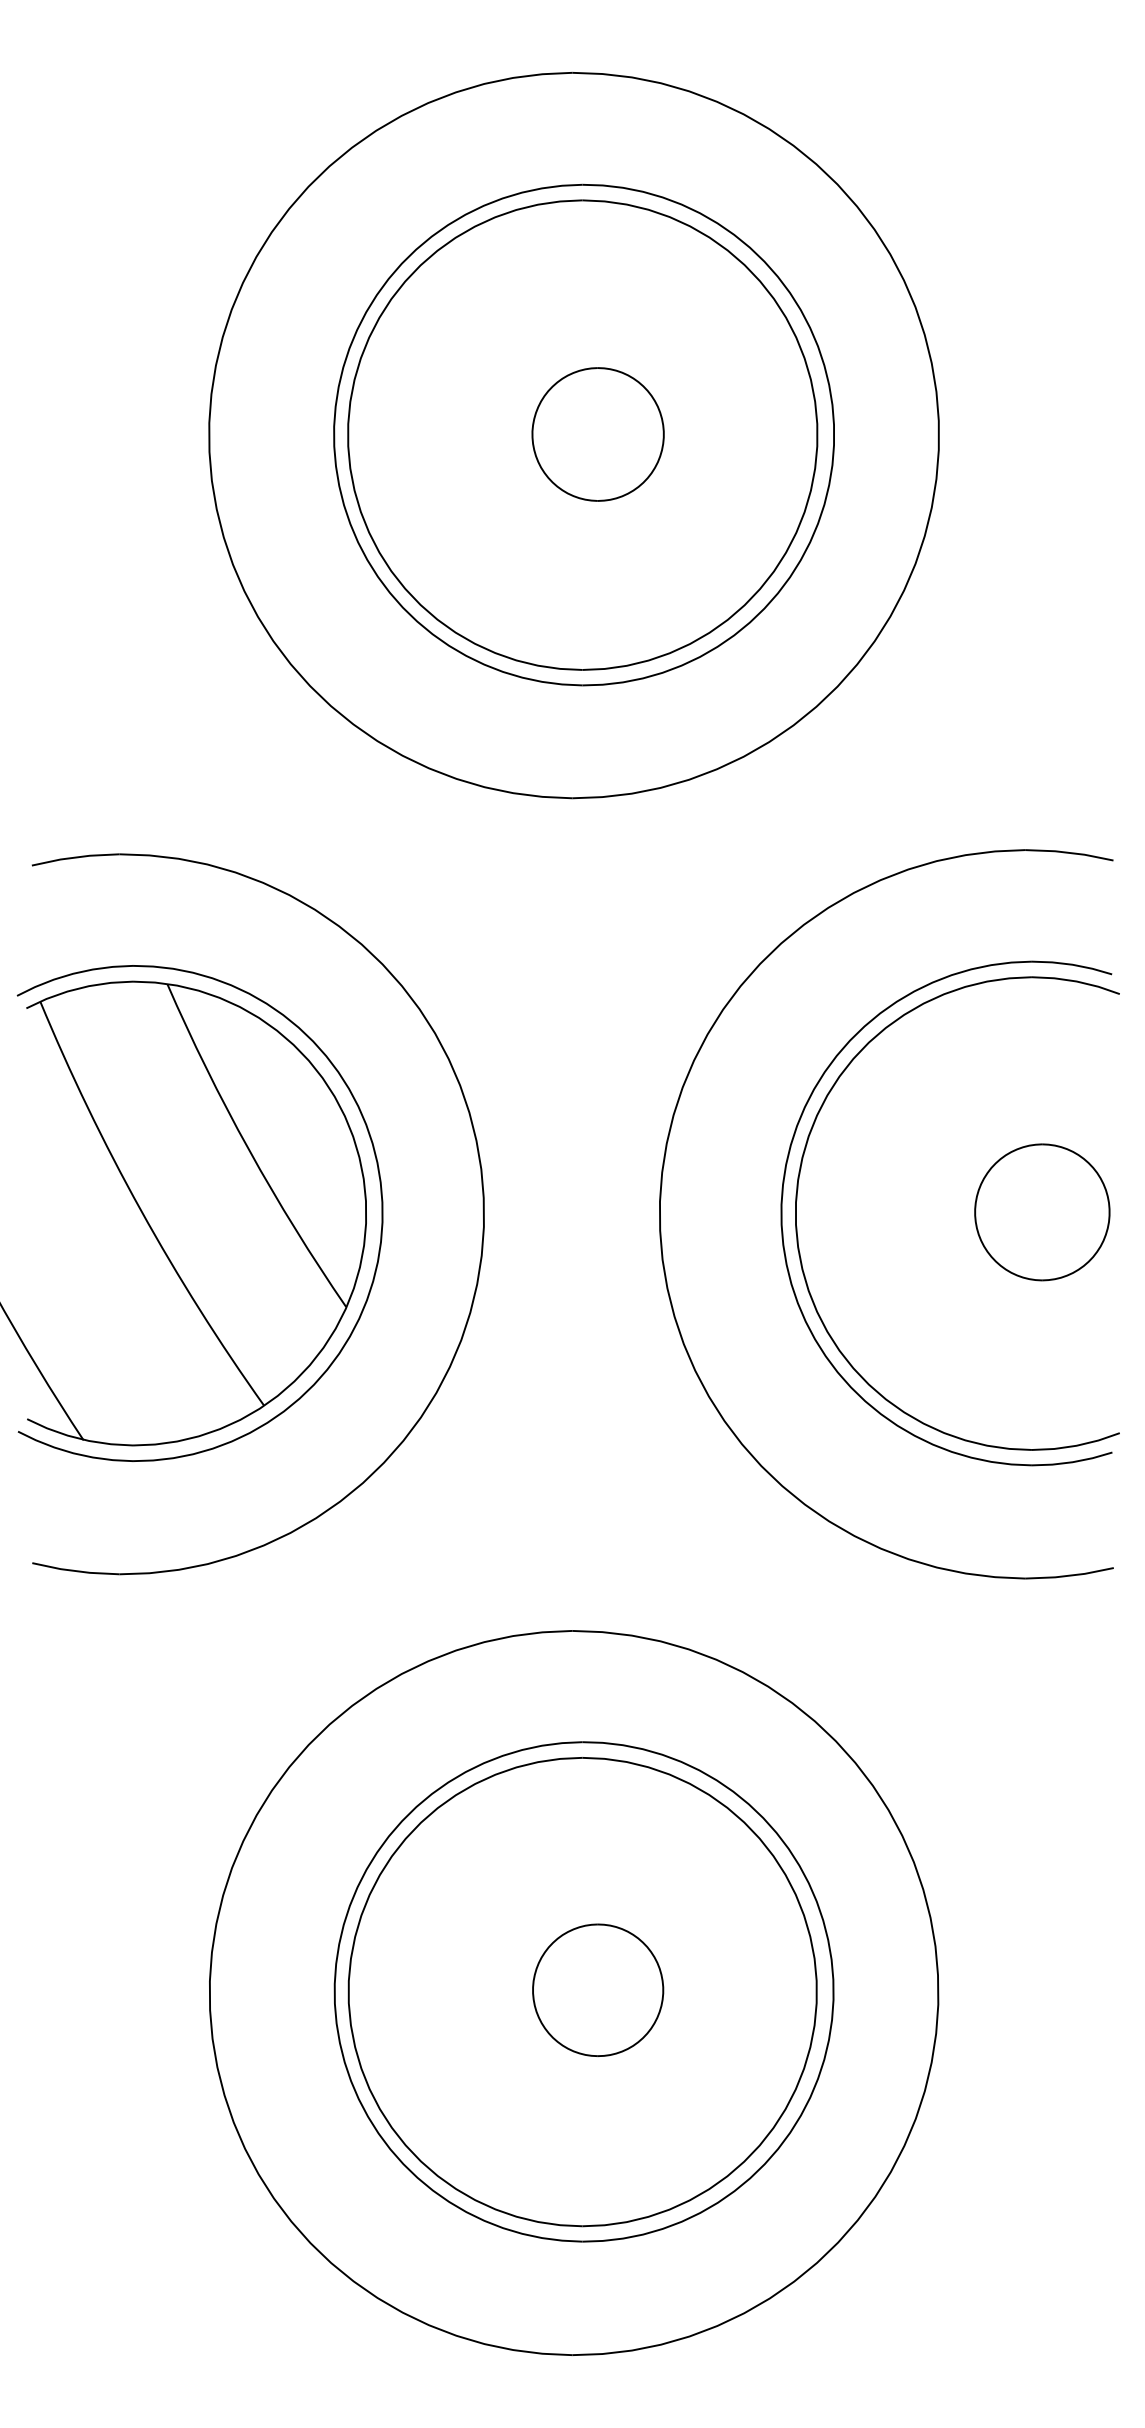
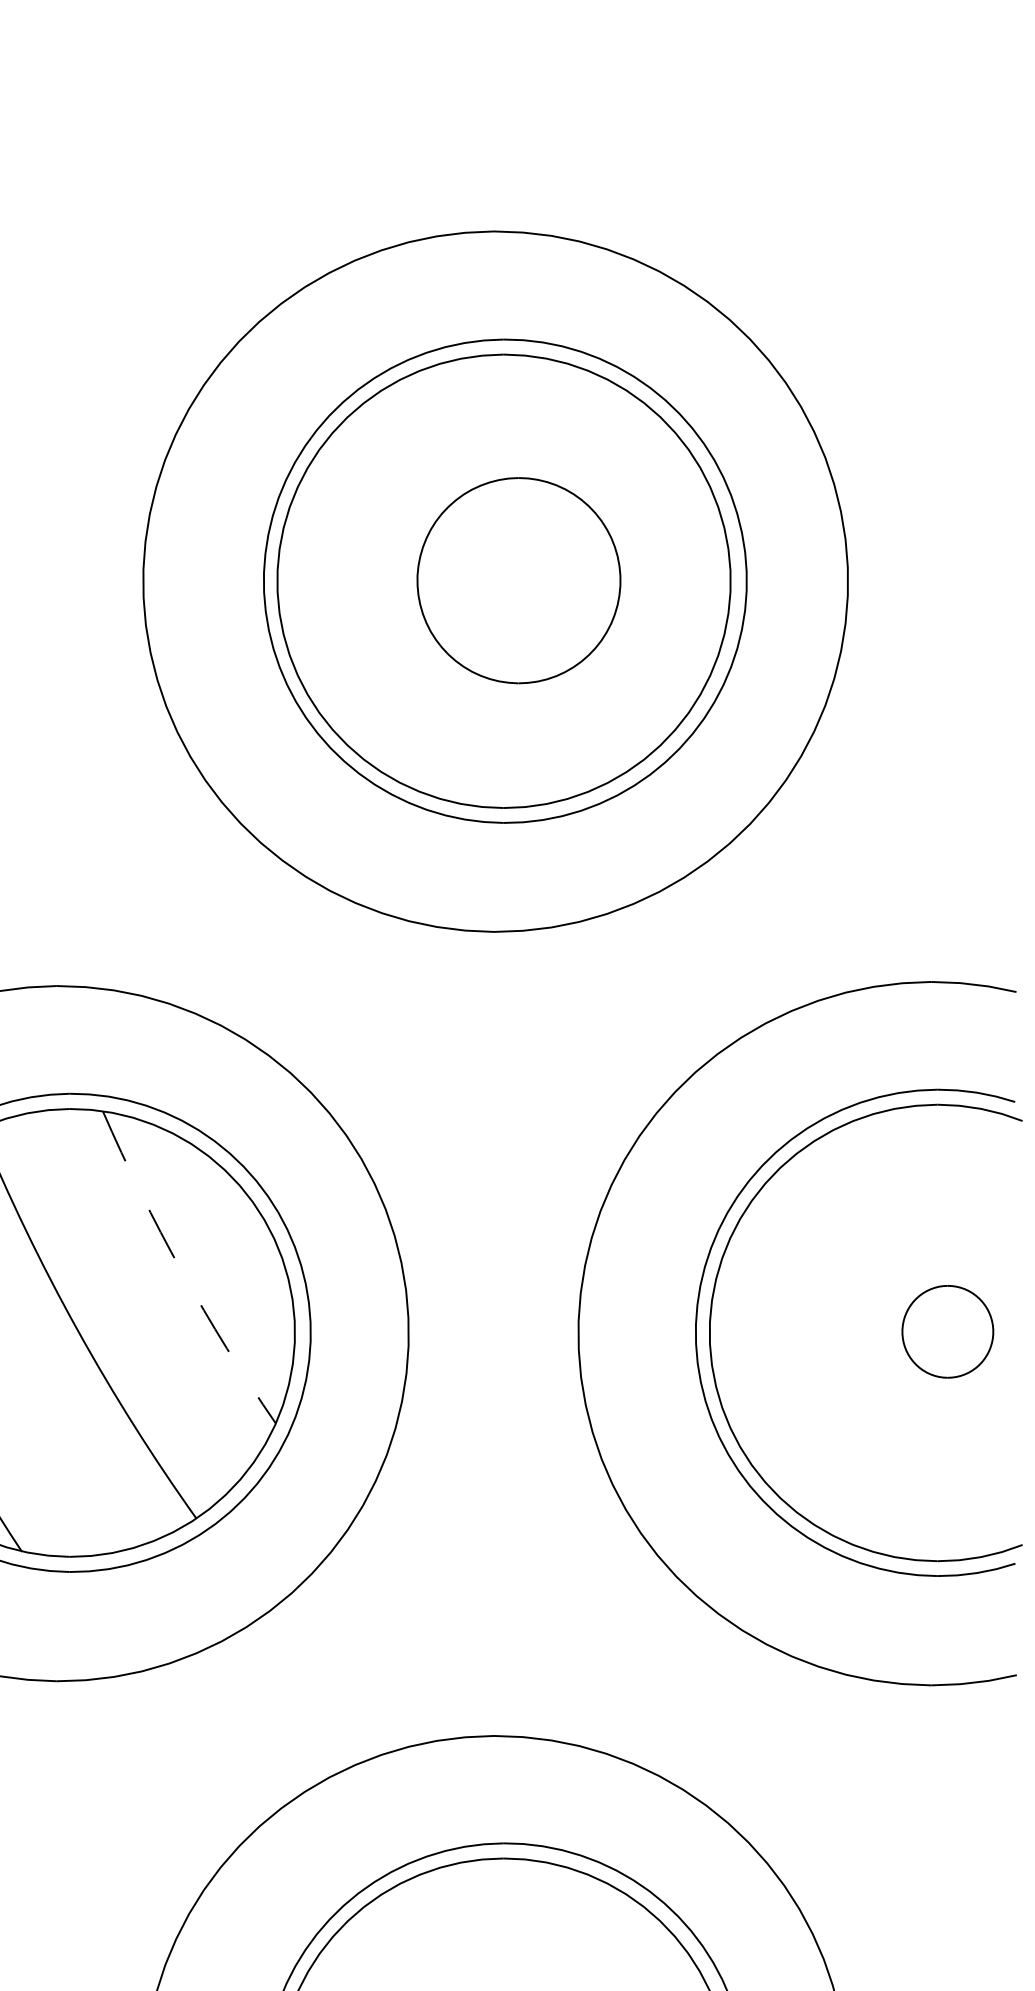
part: (597, 434) -> (518, 580), size x1.6
arc: (249, 1150) -> (182, 1272), solid -> dashed
part: (1042, 1212) -> (947, 1331), size x0.7

